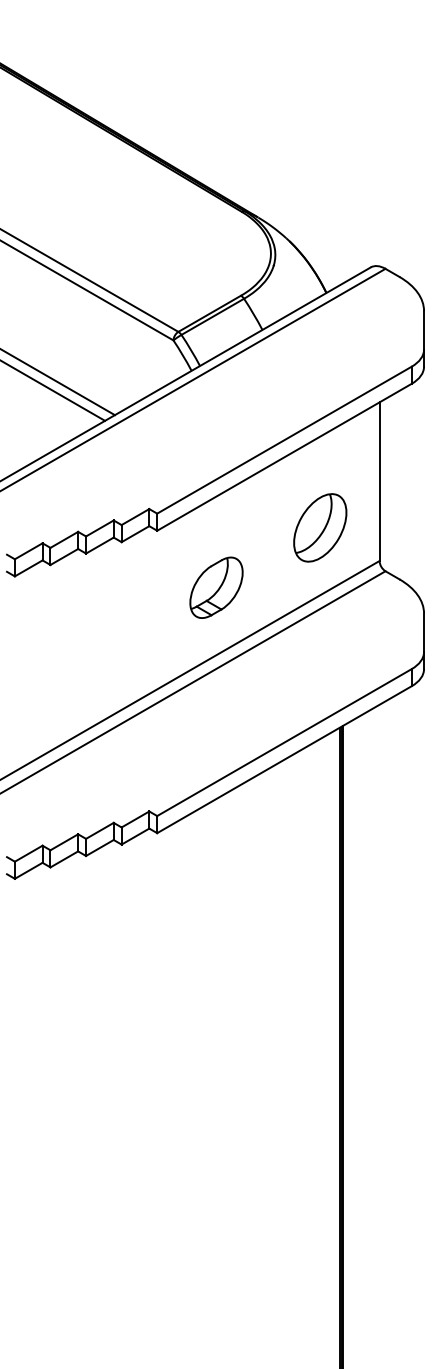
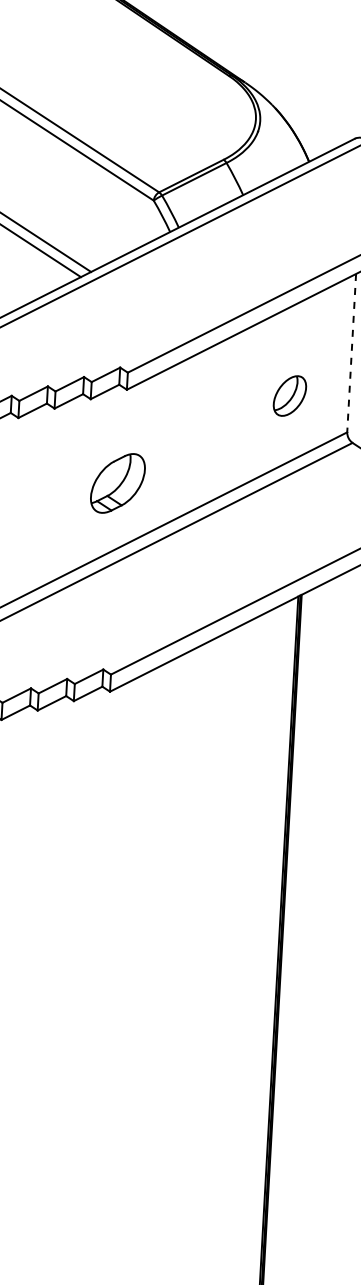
line: (379, 482) -> (351, 353), solid -> dashed
part: (320, 527) -> (290, 395), size x0.6
part: (216, 587) -> (117, 483), moved

